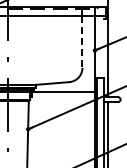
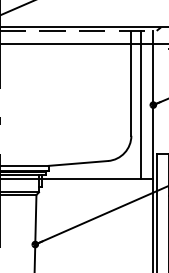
line: (82, 42) -> (131, 90), dashed -> solid
line: (87, 50) -> (140, 105), added

